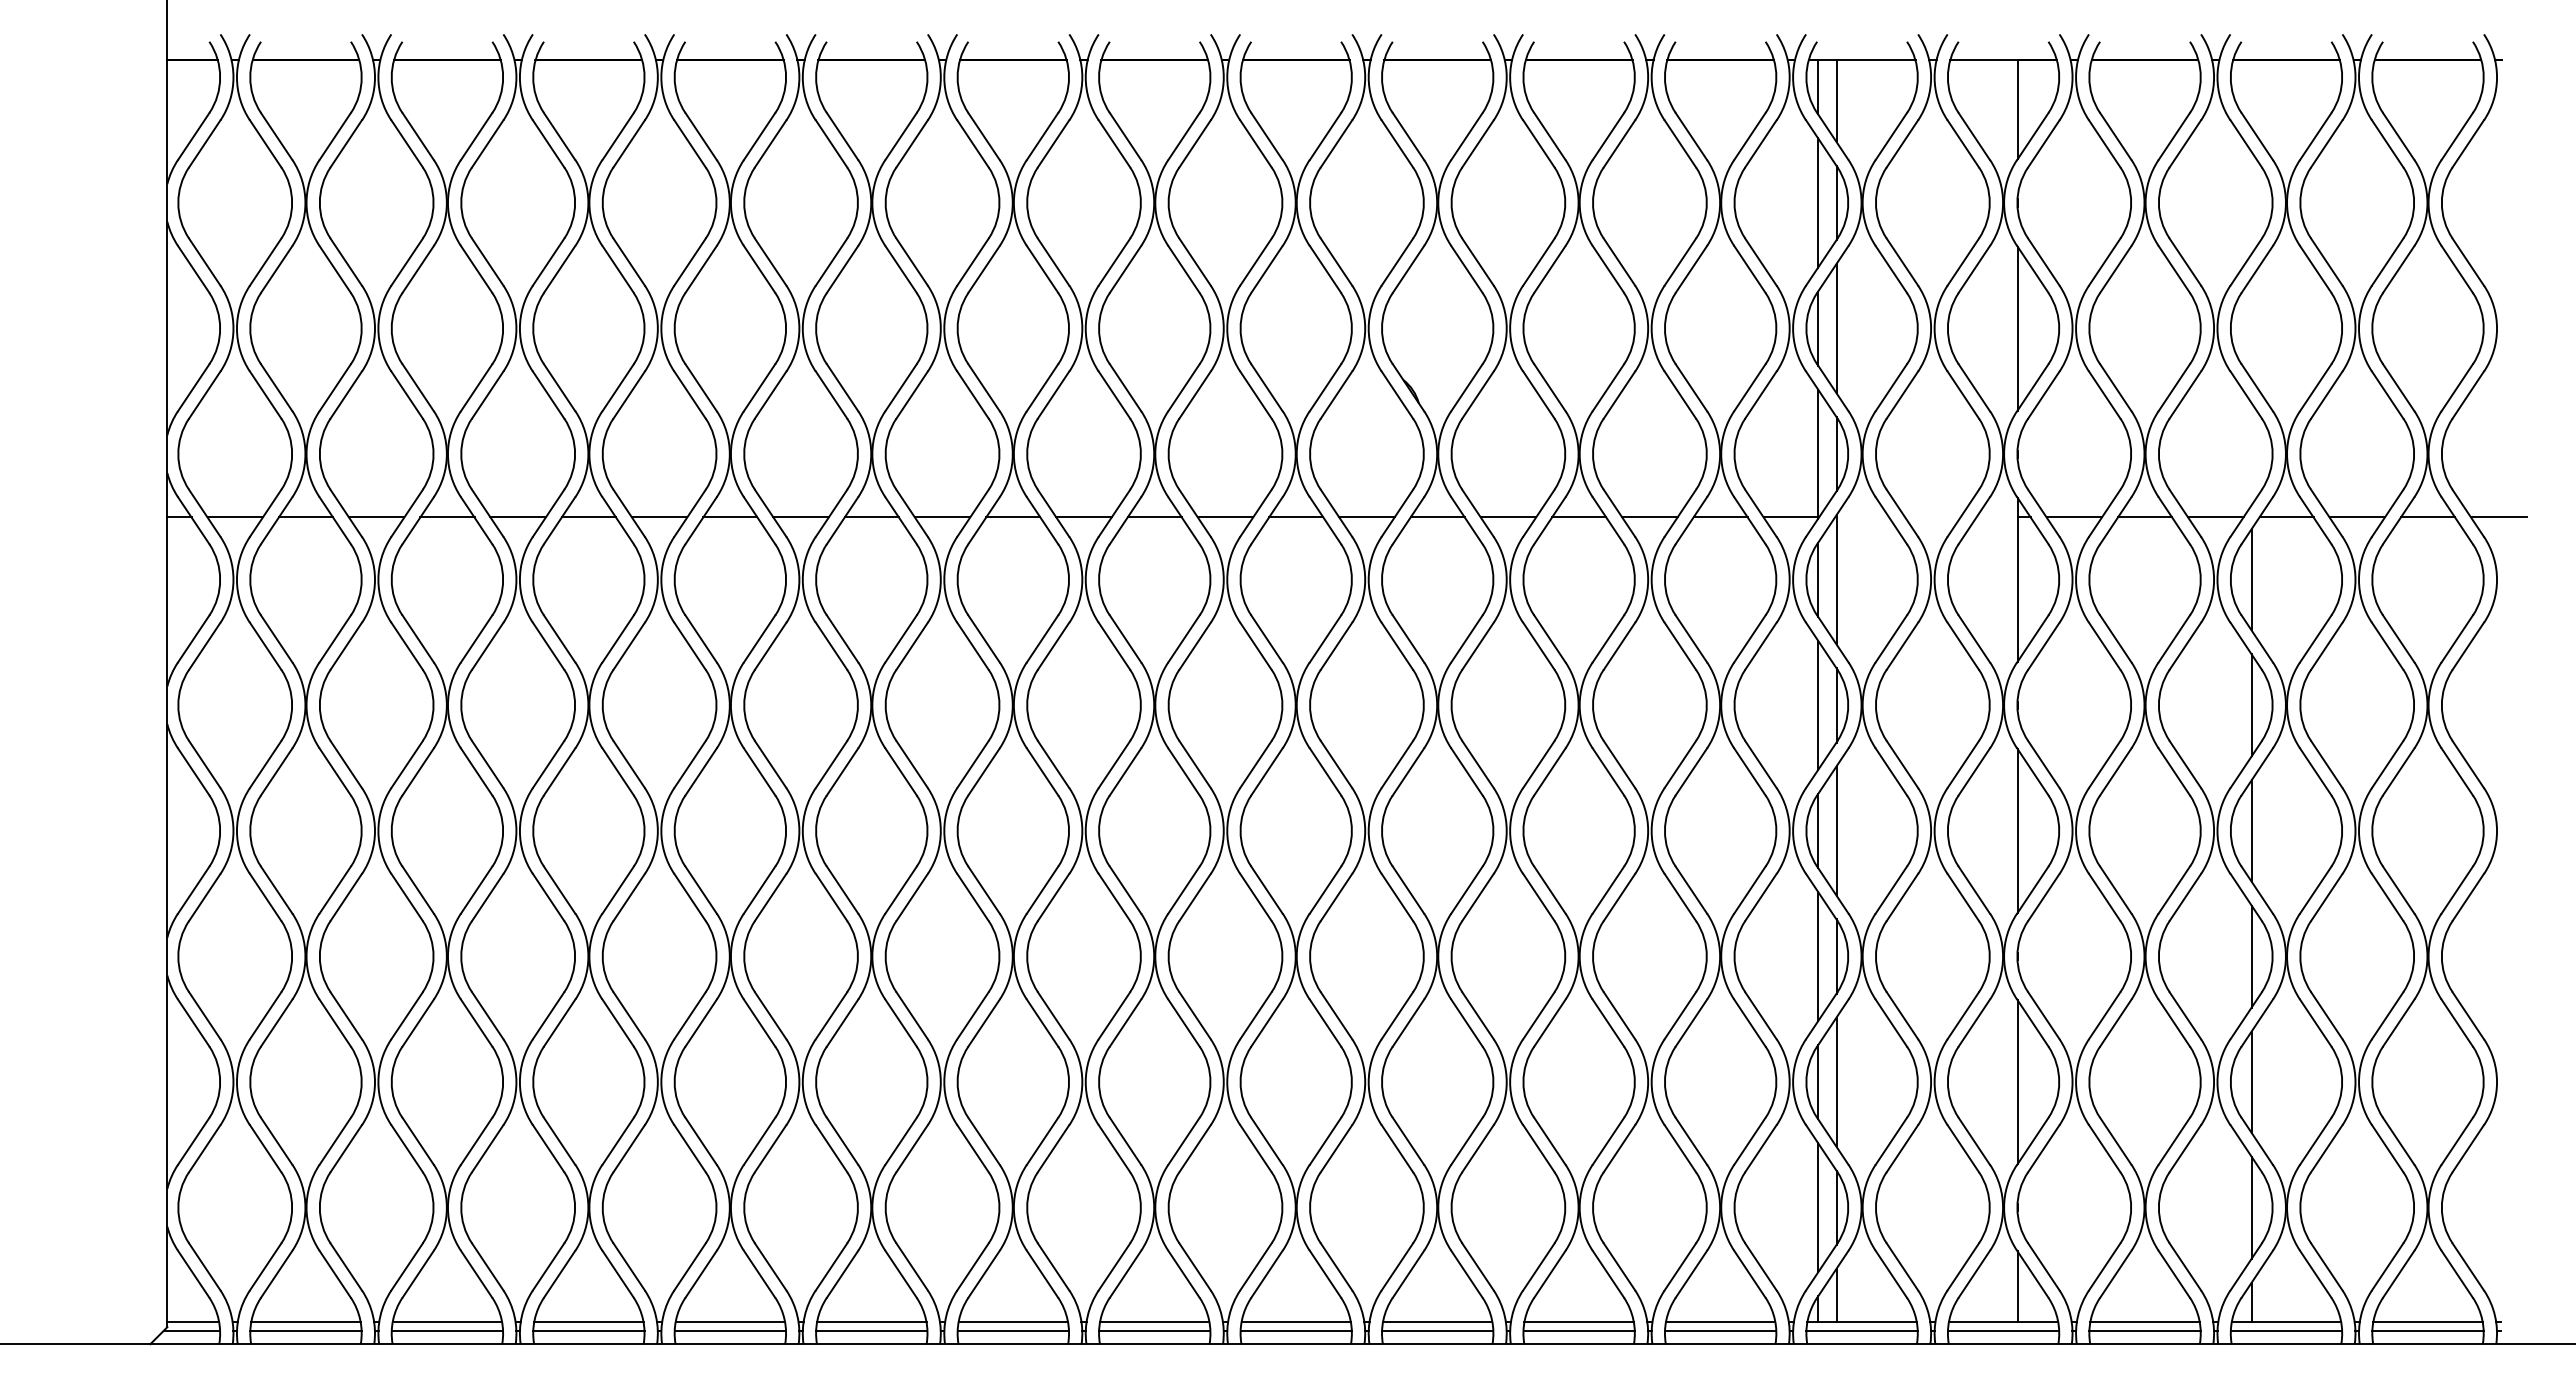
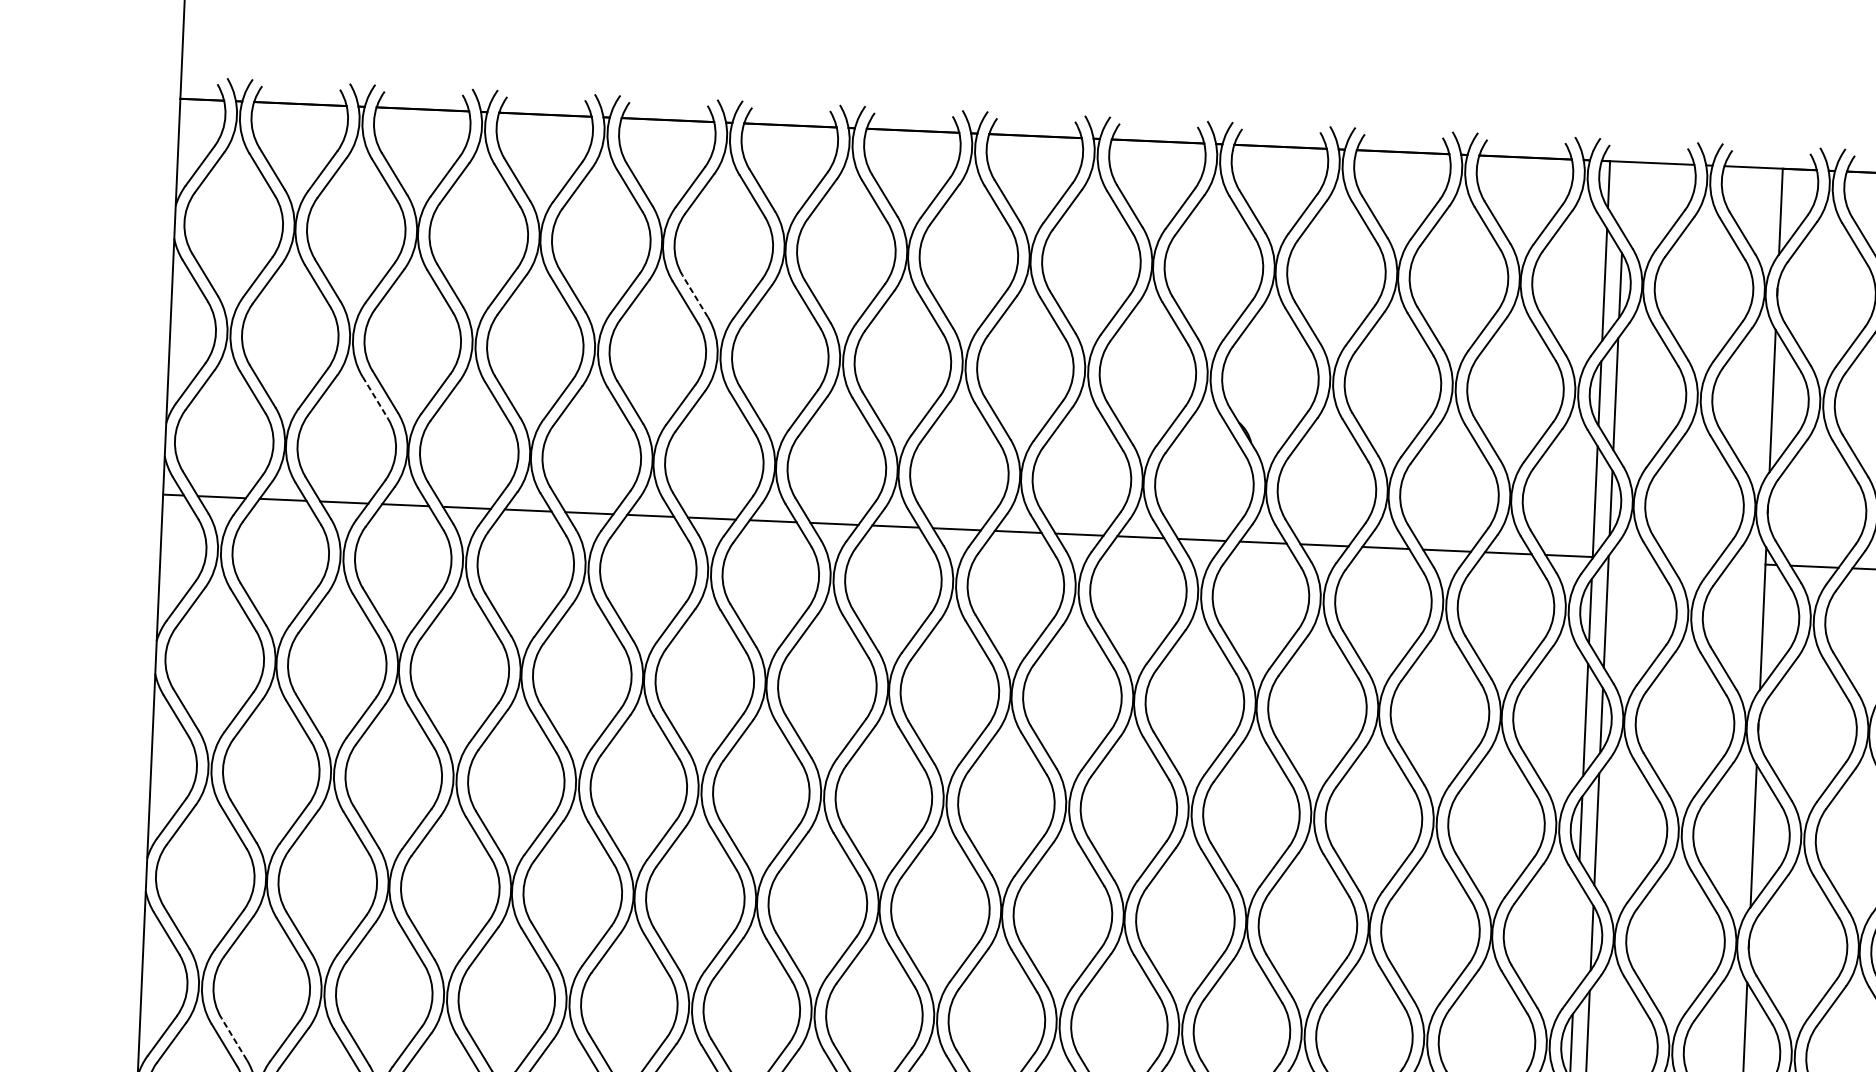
line: (1836, 100) -> (1624, 196), removed
line: (770, 261) -> (695, 295), solid -> dashed
line: (407, 395) -> (375, 398), solid -> dashed
line: (1818, 956) -> (1576, 937), removed
line: (276, 1140) -> (234, 1038), solid -> dashed

